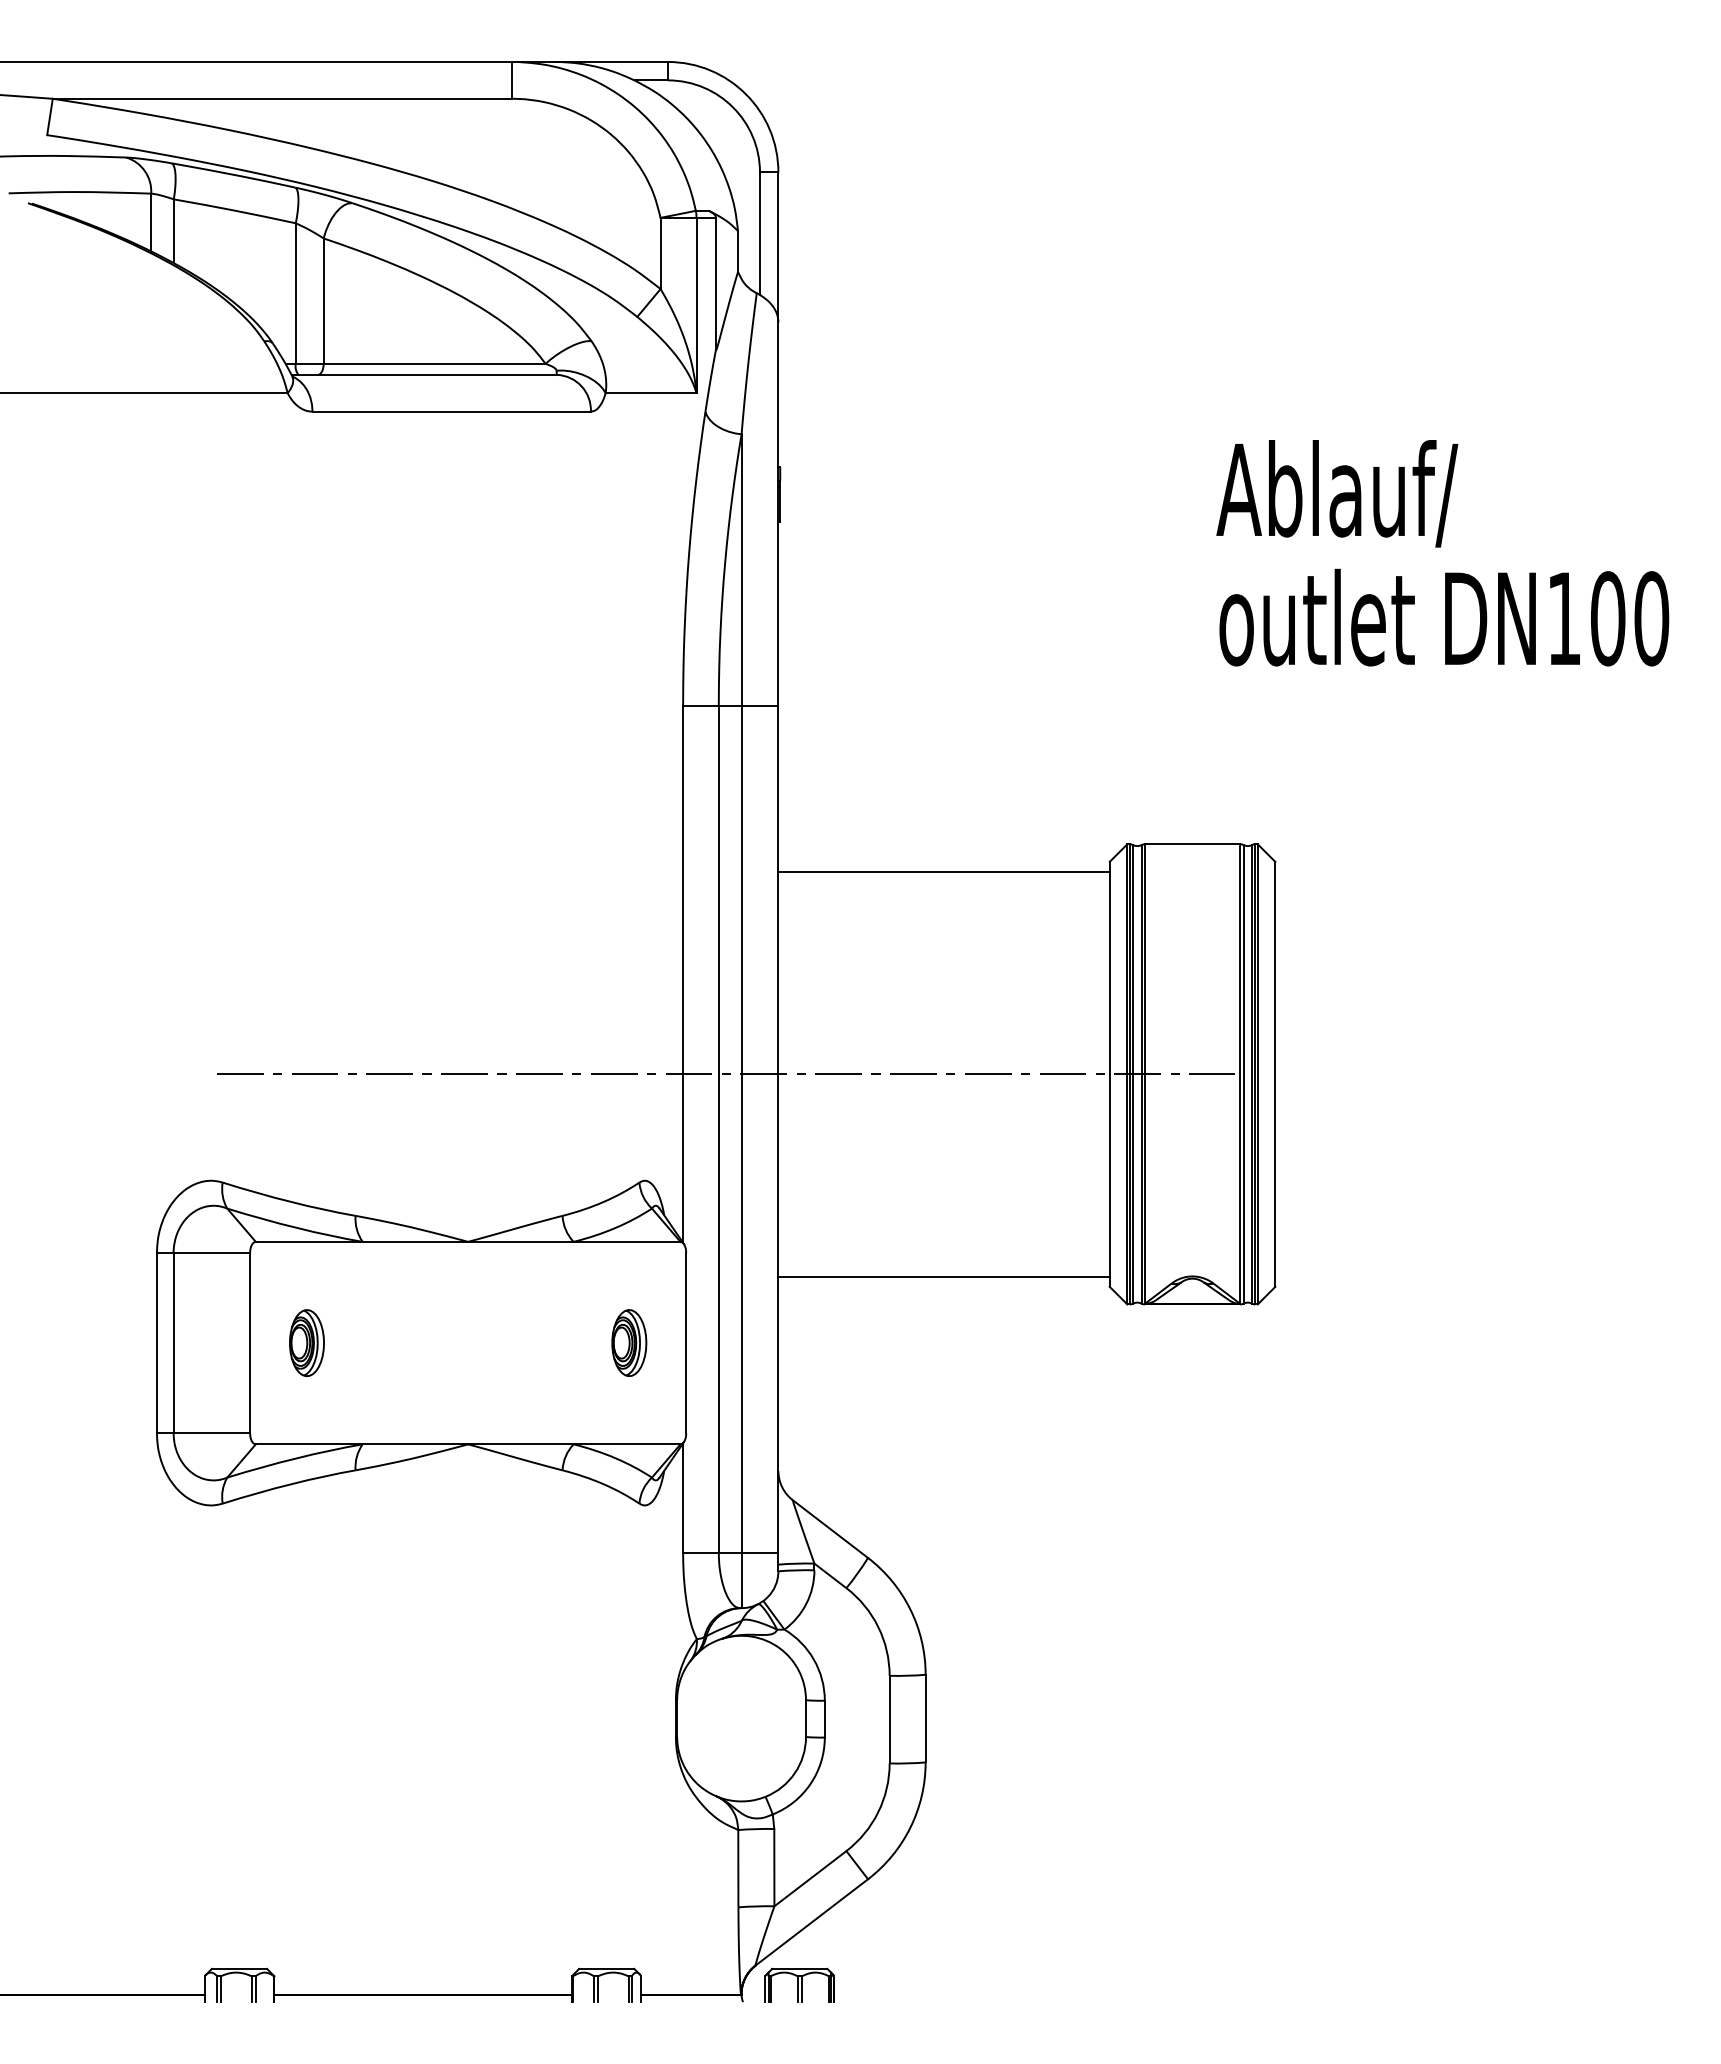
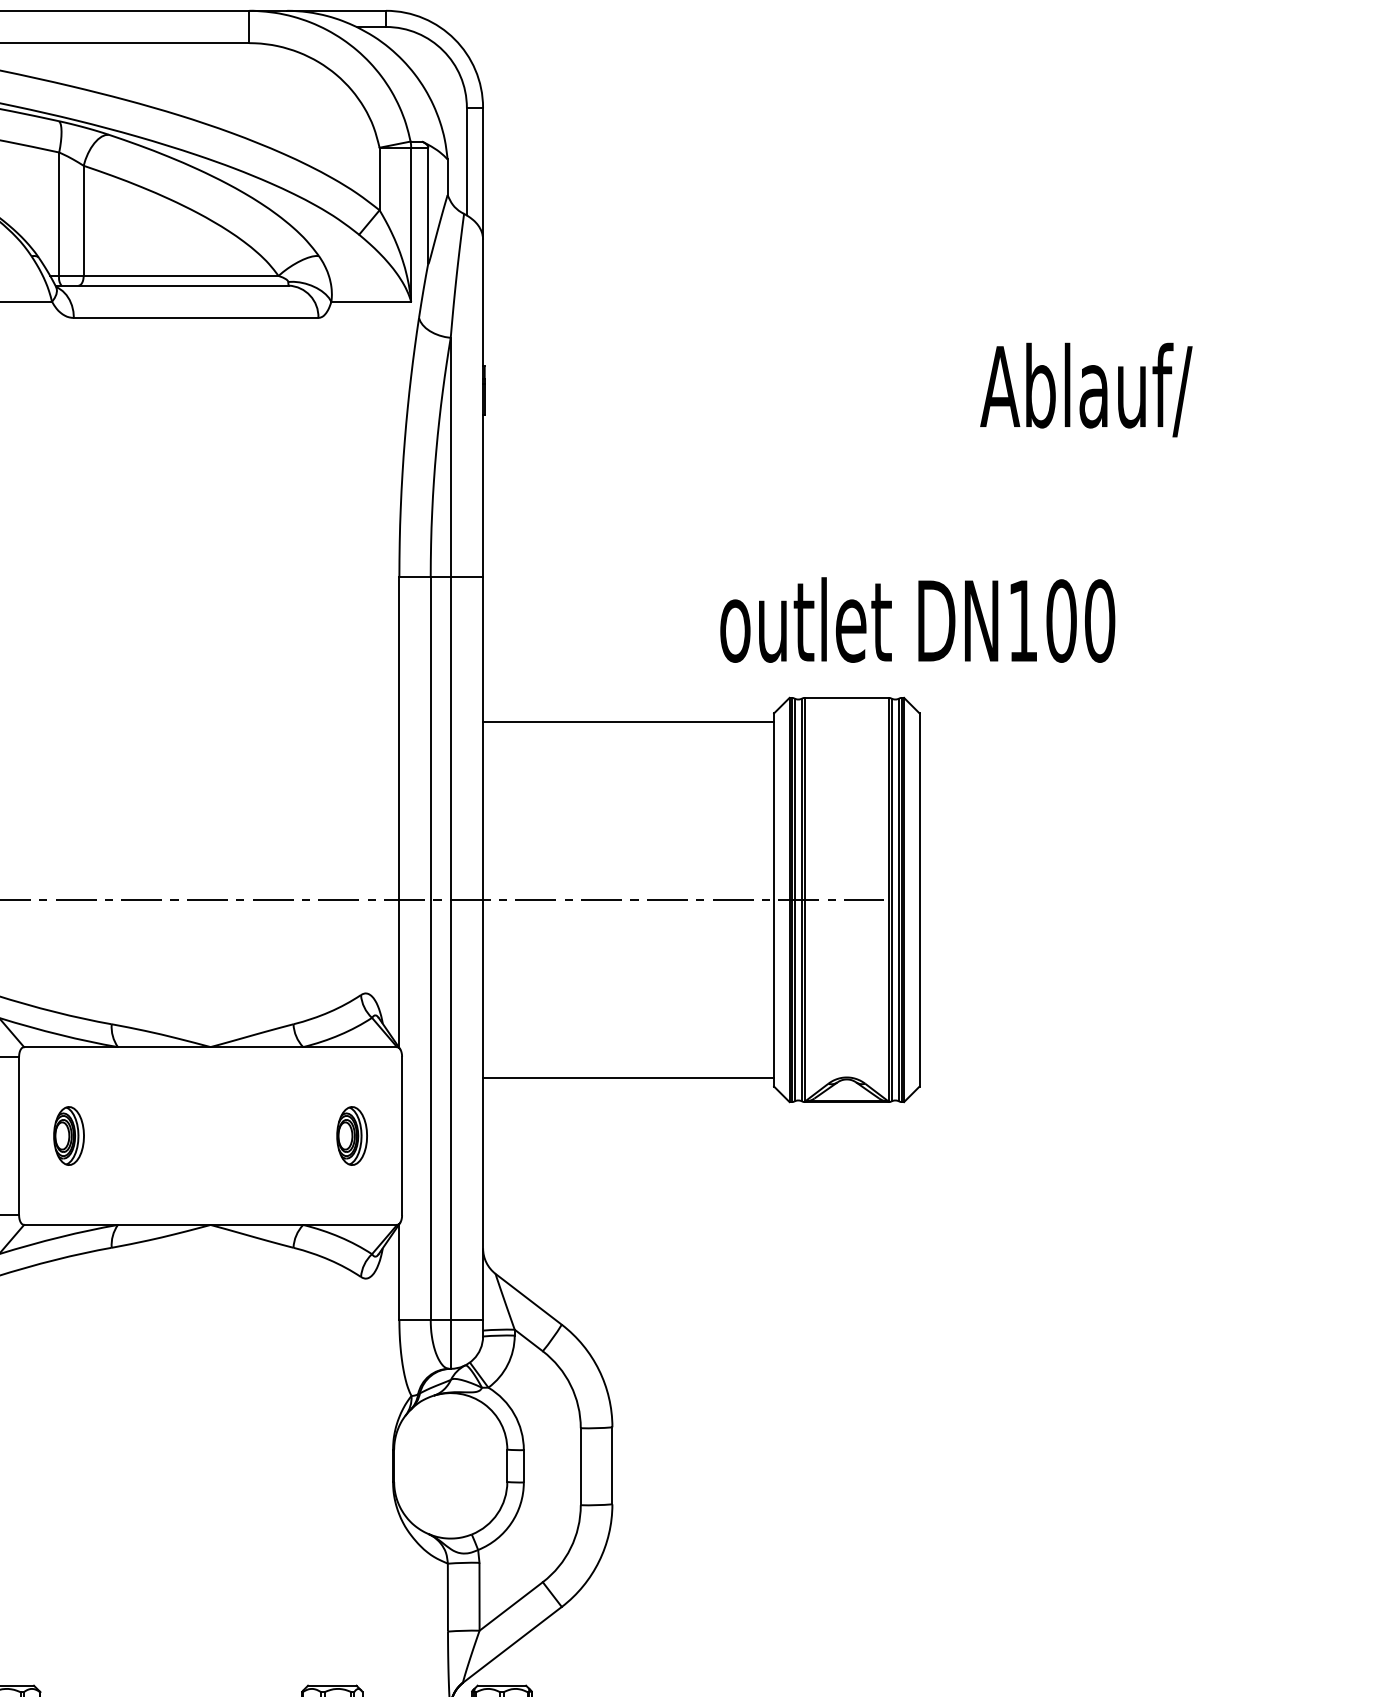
text: (1337, 493) -> (1086, 389), moved
text: (1444, 617) -> (917, 619), moved

